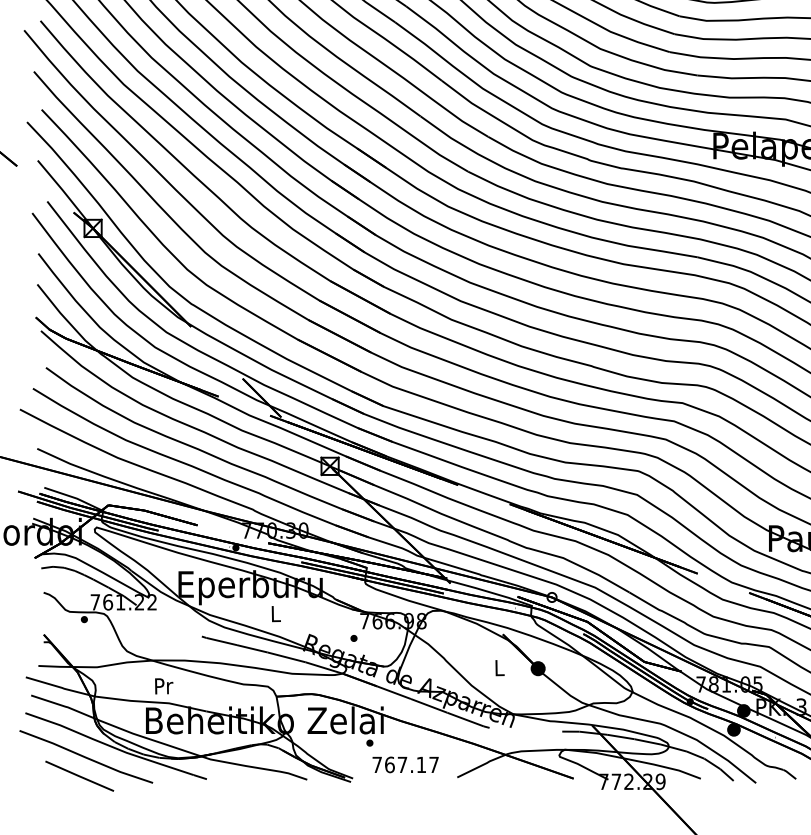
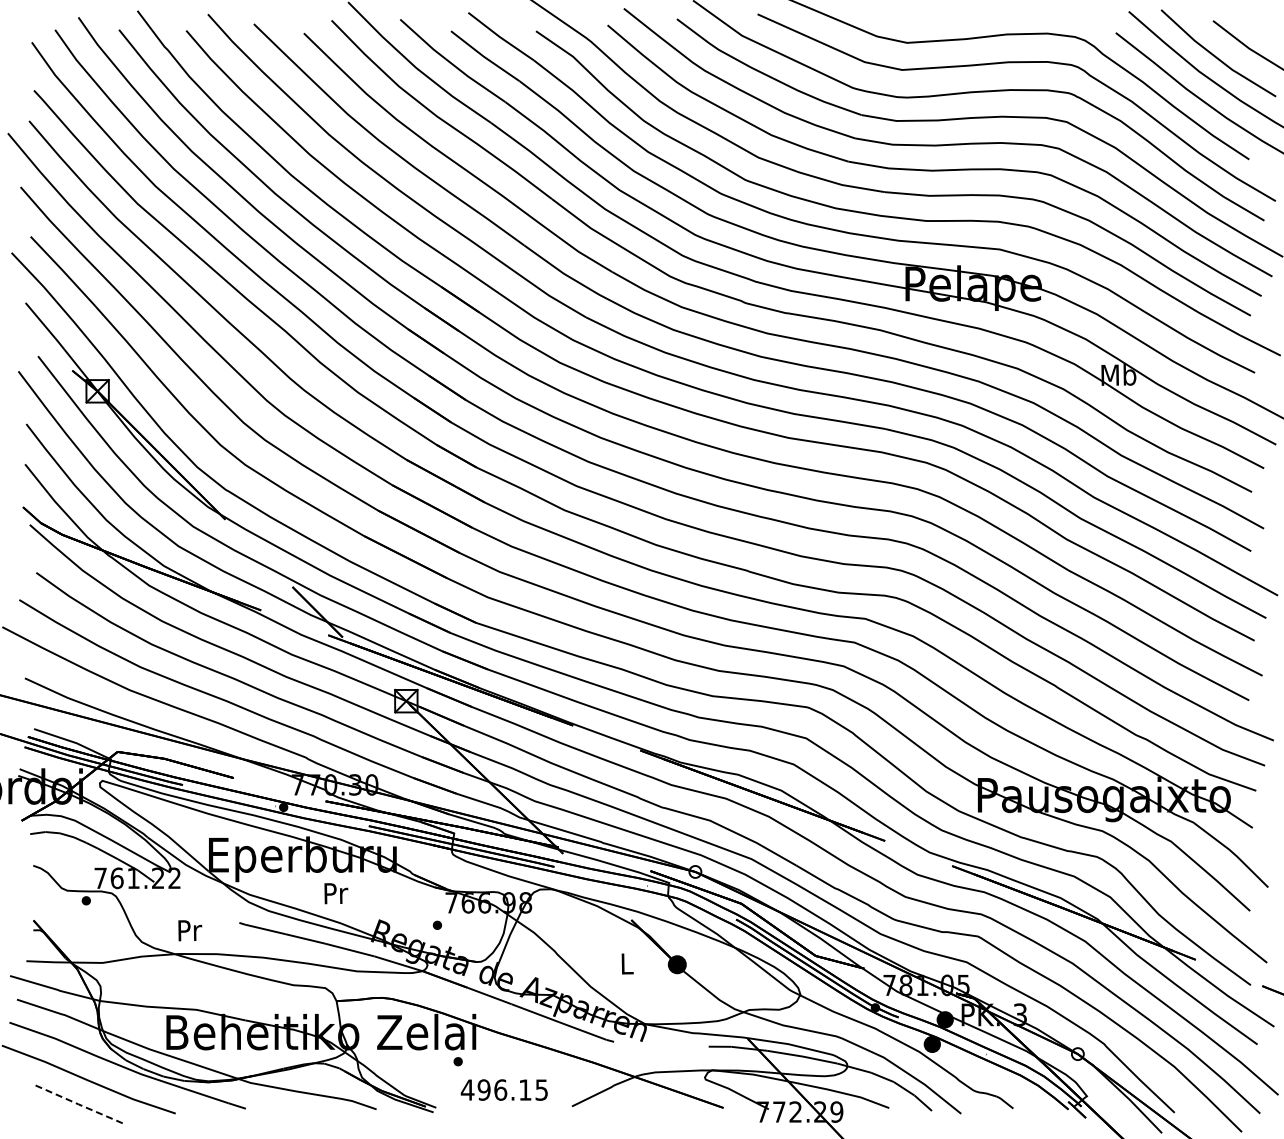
text: (276, 613) -> (336, 893), L -> Pr
text: (164, 686) -> (190, 930), moved
text: (404, 764) -> (503, 1089), 767.17 -> 496.15
line: (79, 776) -> (80, 1105), solid -> dashed

